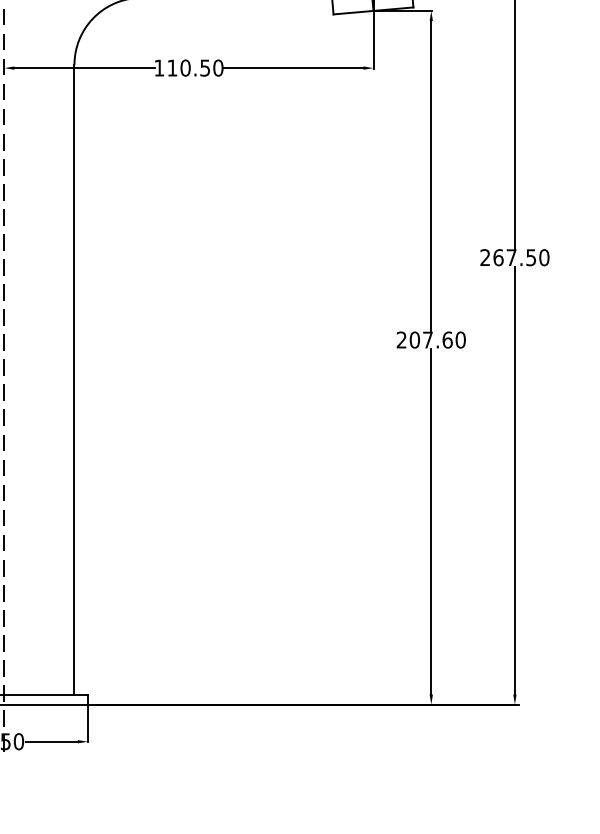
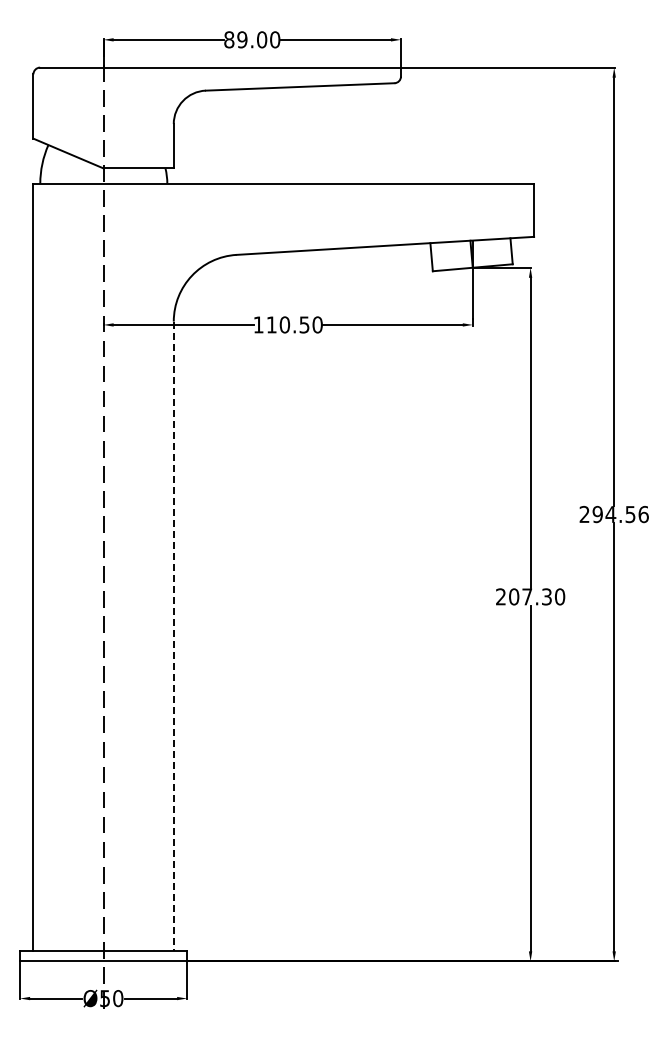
text: (521, 257) -> (620, 514), 267.50 -> 294.56
text: (447, 339) -> (546, 596), 207.60 -> 207.30
line: (74, 379) -> (173, 636), solid -> dashed

